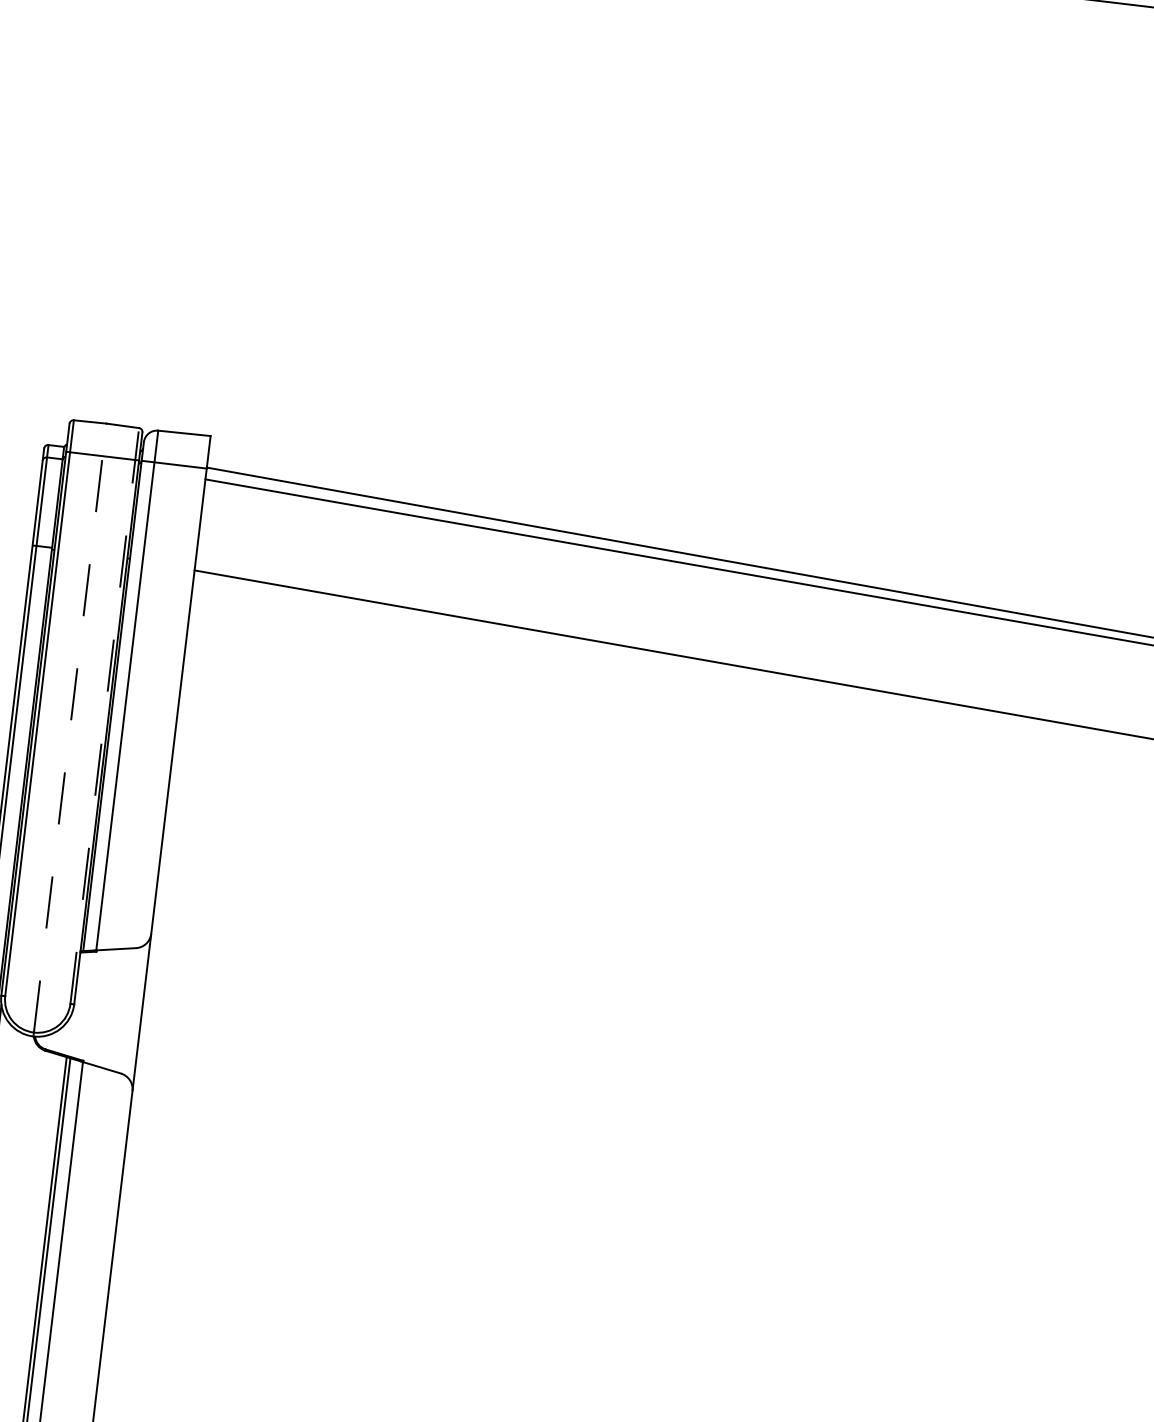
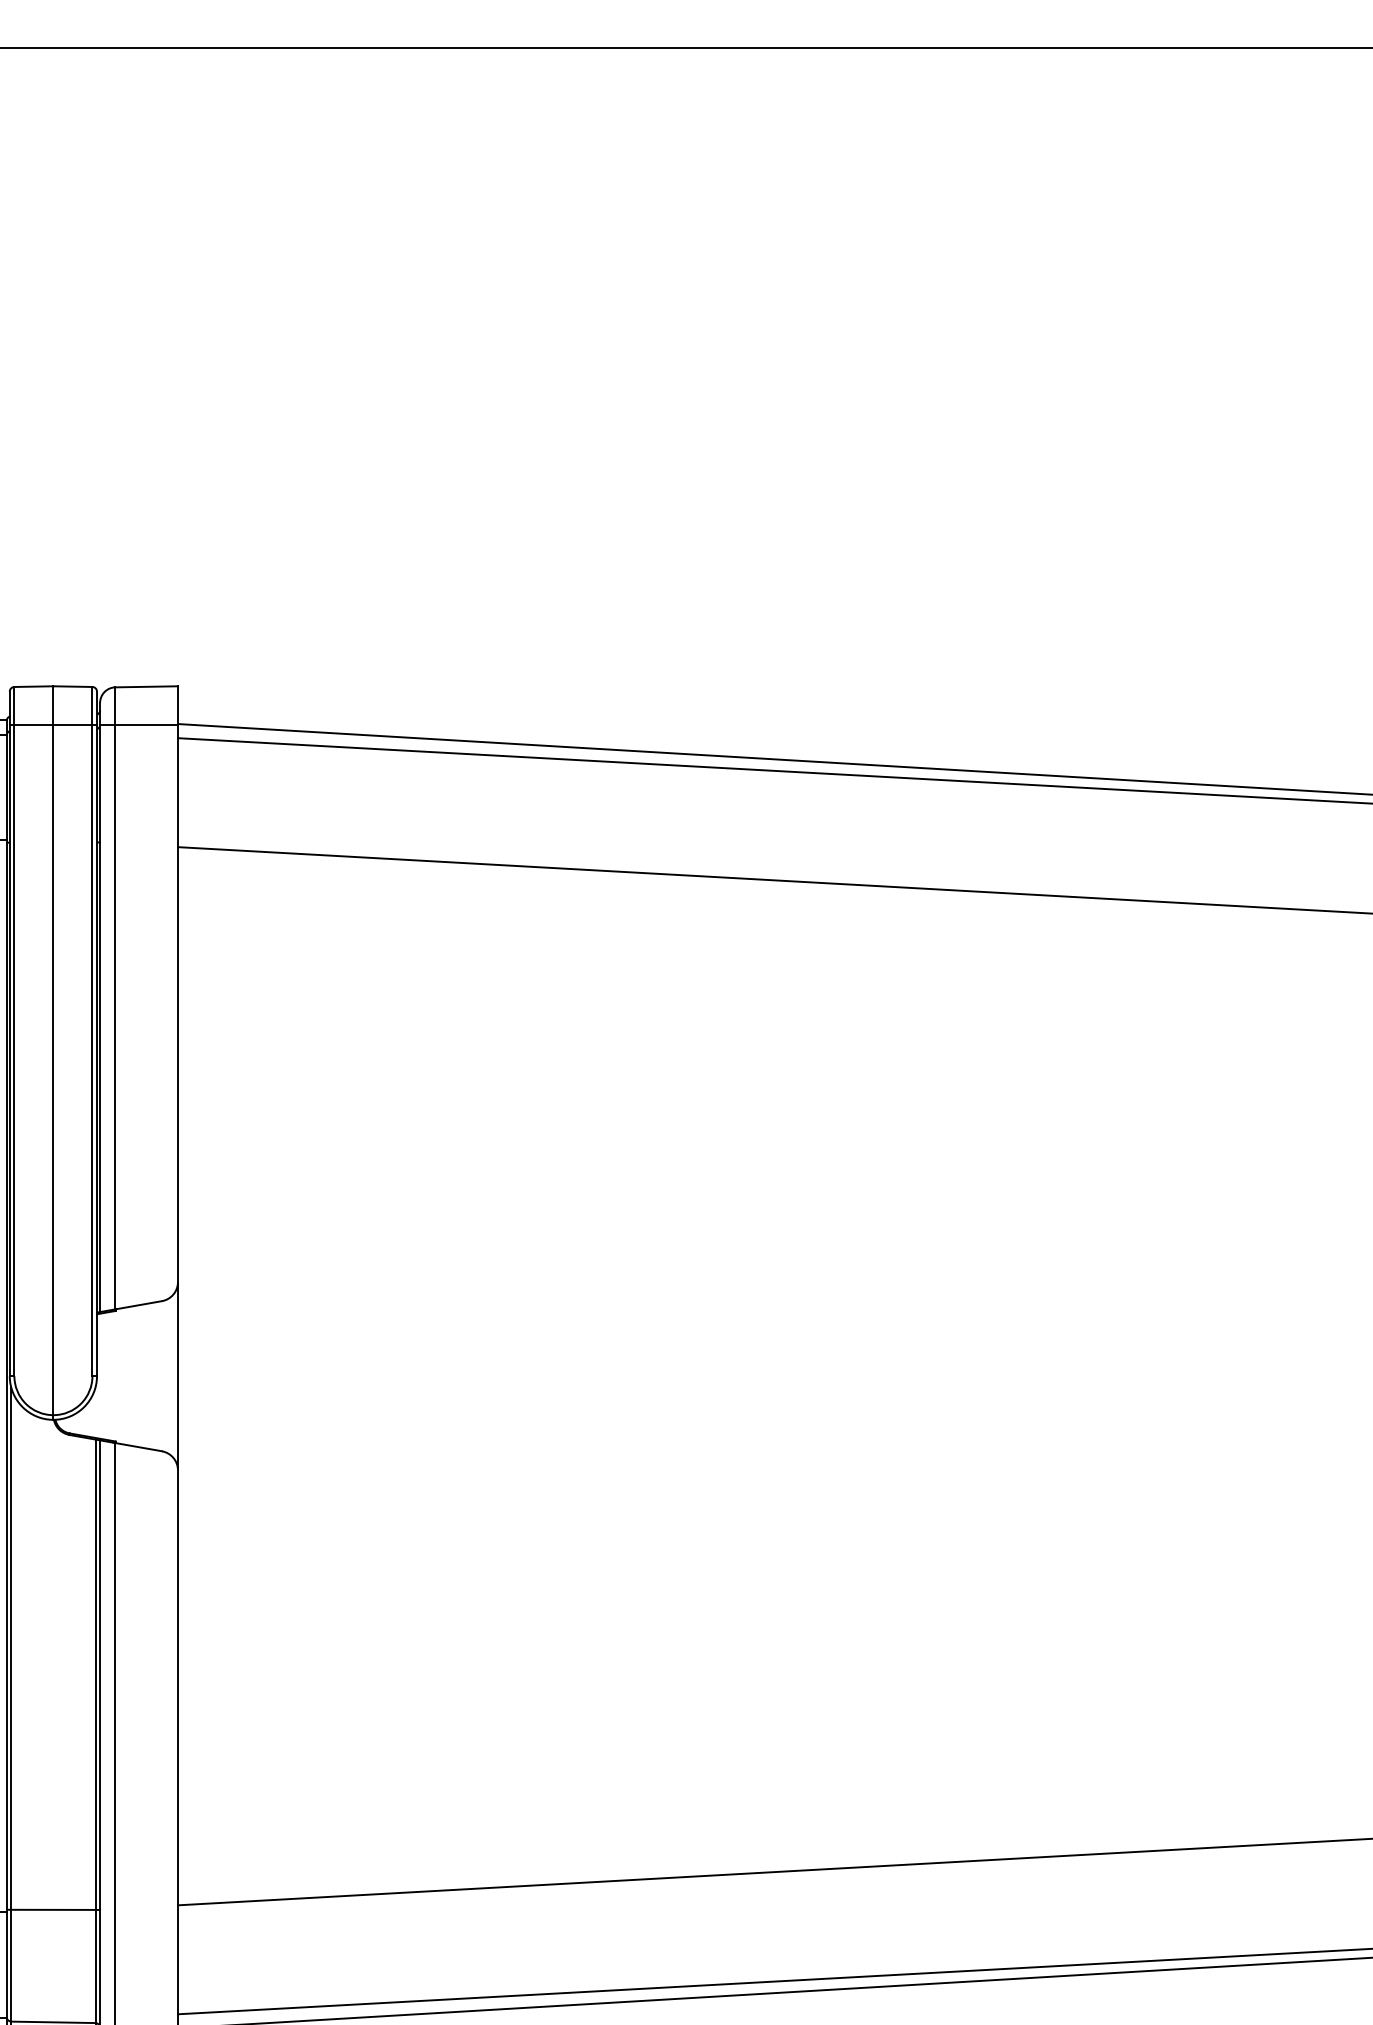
line: (104, 715) -> (92, 1031), dashed -> solid
line: (70, 727) -> (53, 1050), dashed -> solid

